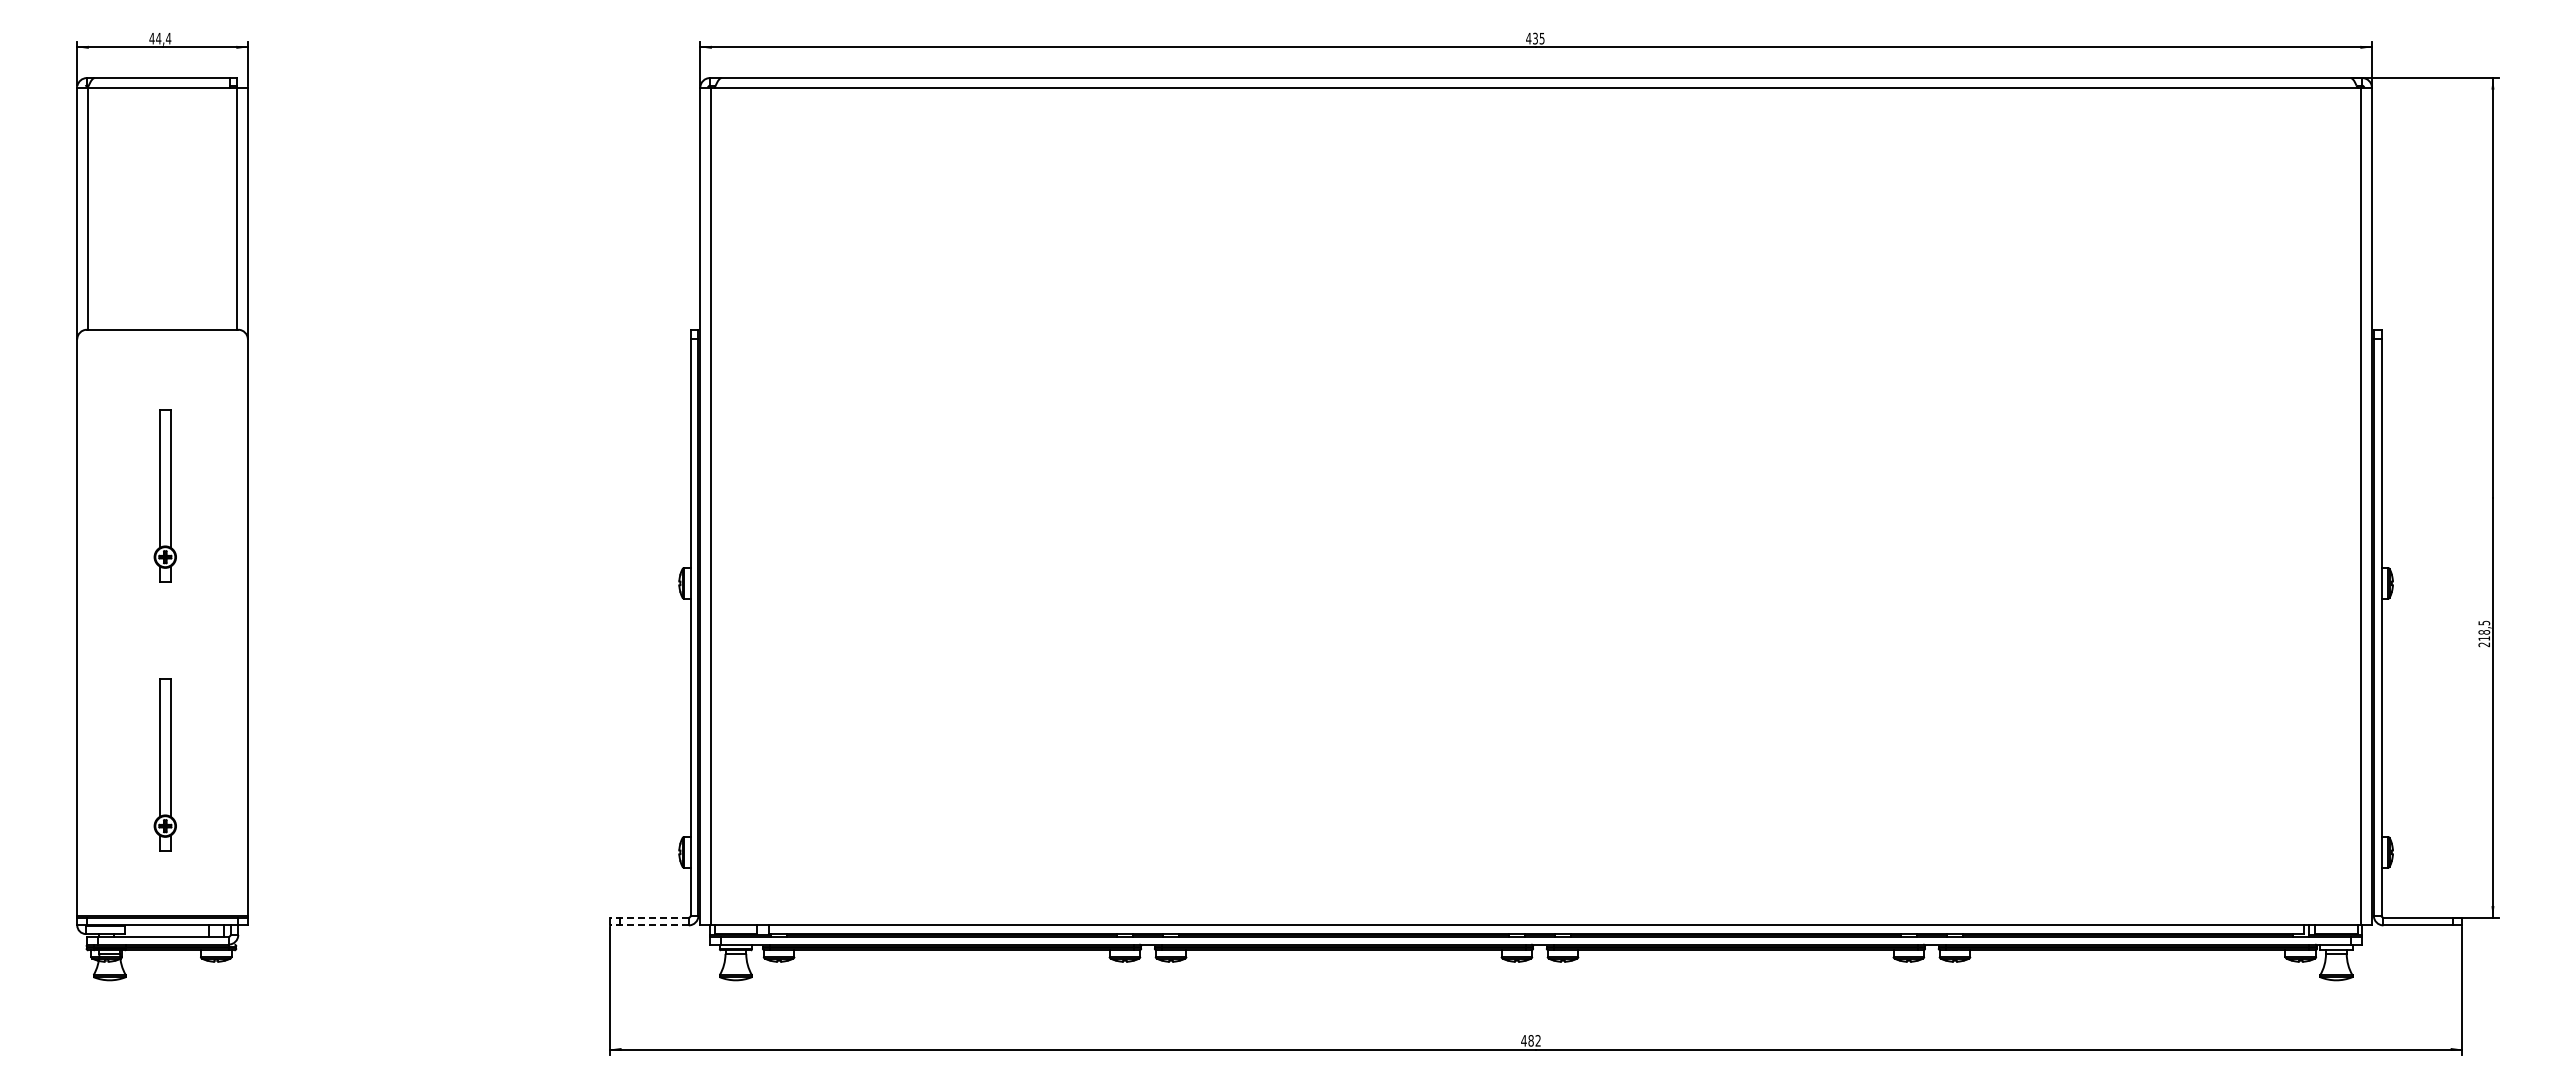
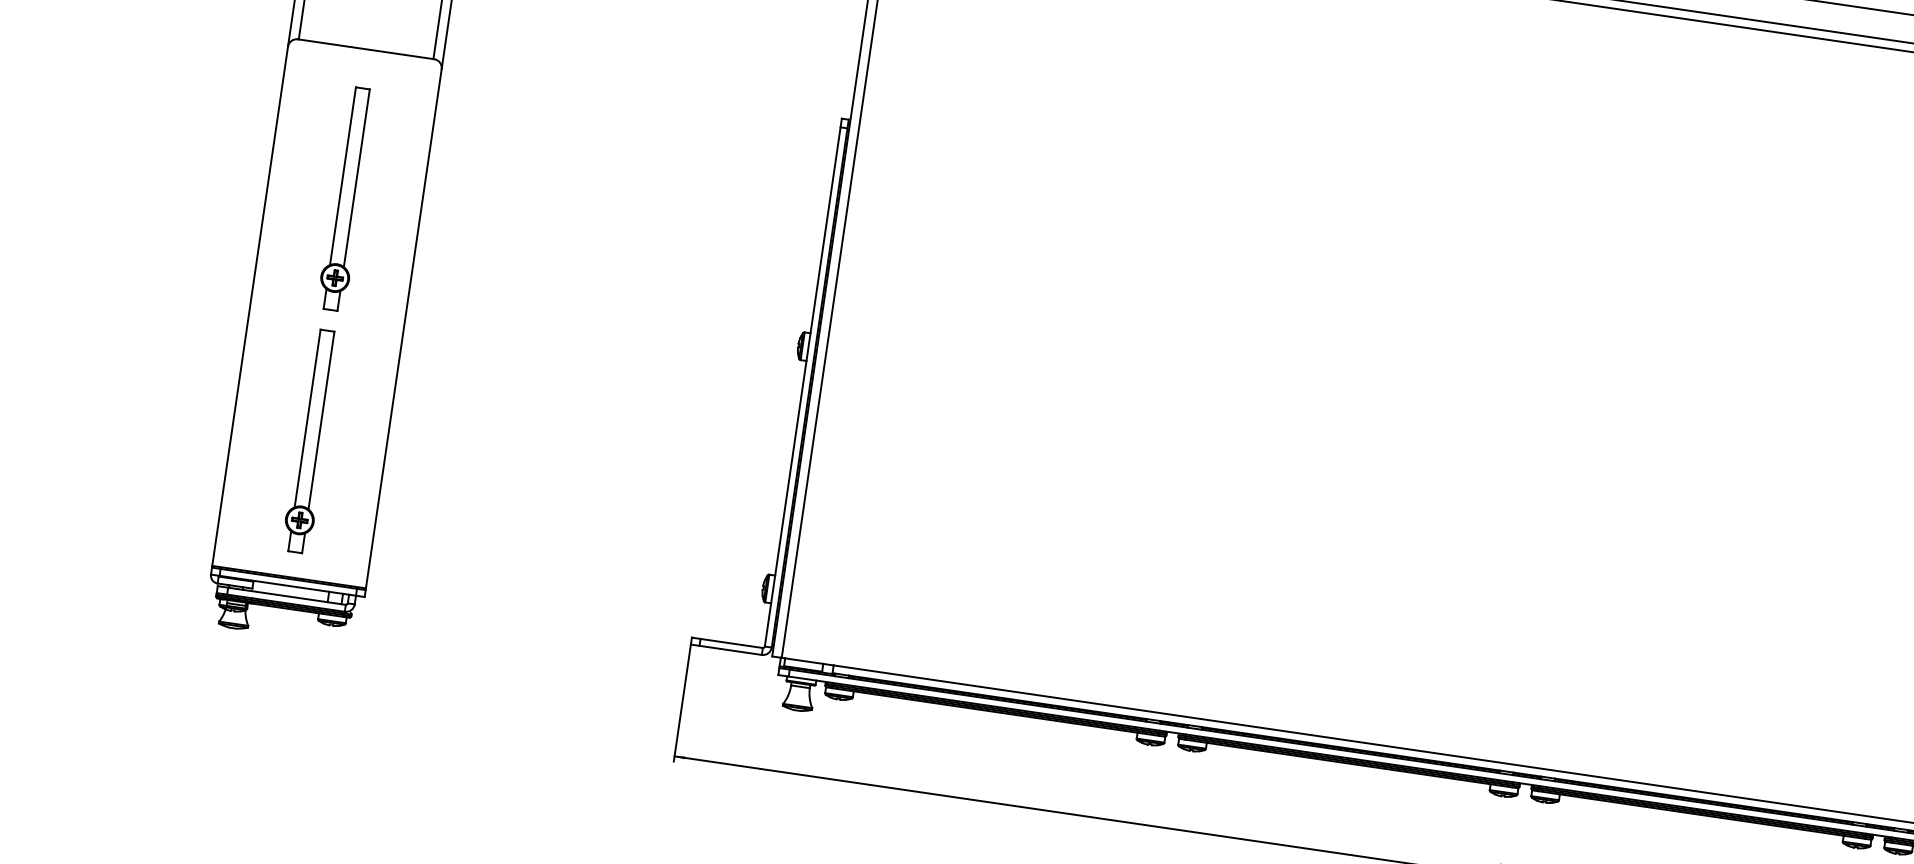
part: (165, 495) -> (346, 198), size x1.43
part: (165, 764) -> (311, 441), size x1.43
line: (648, 917) -> (726, 642), dashed -> solid
line: (648, 925) -> (725, 649), dashed -> solid

